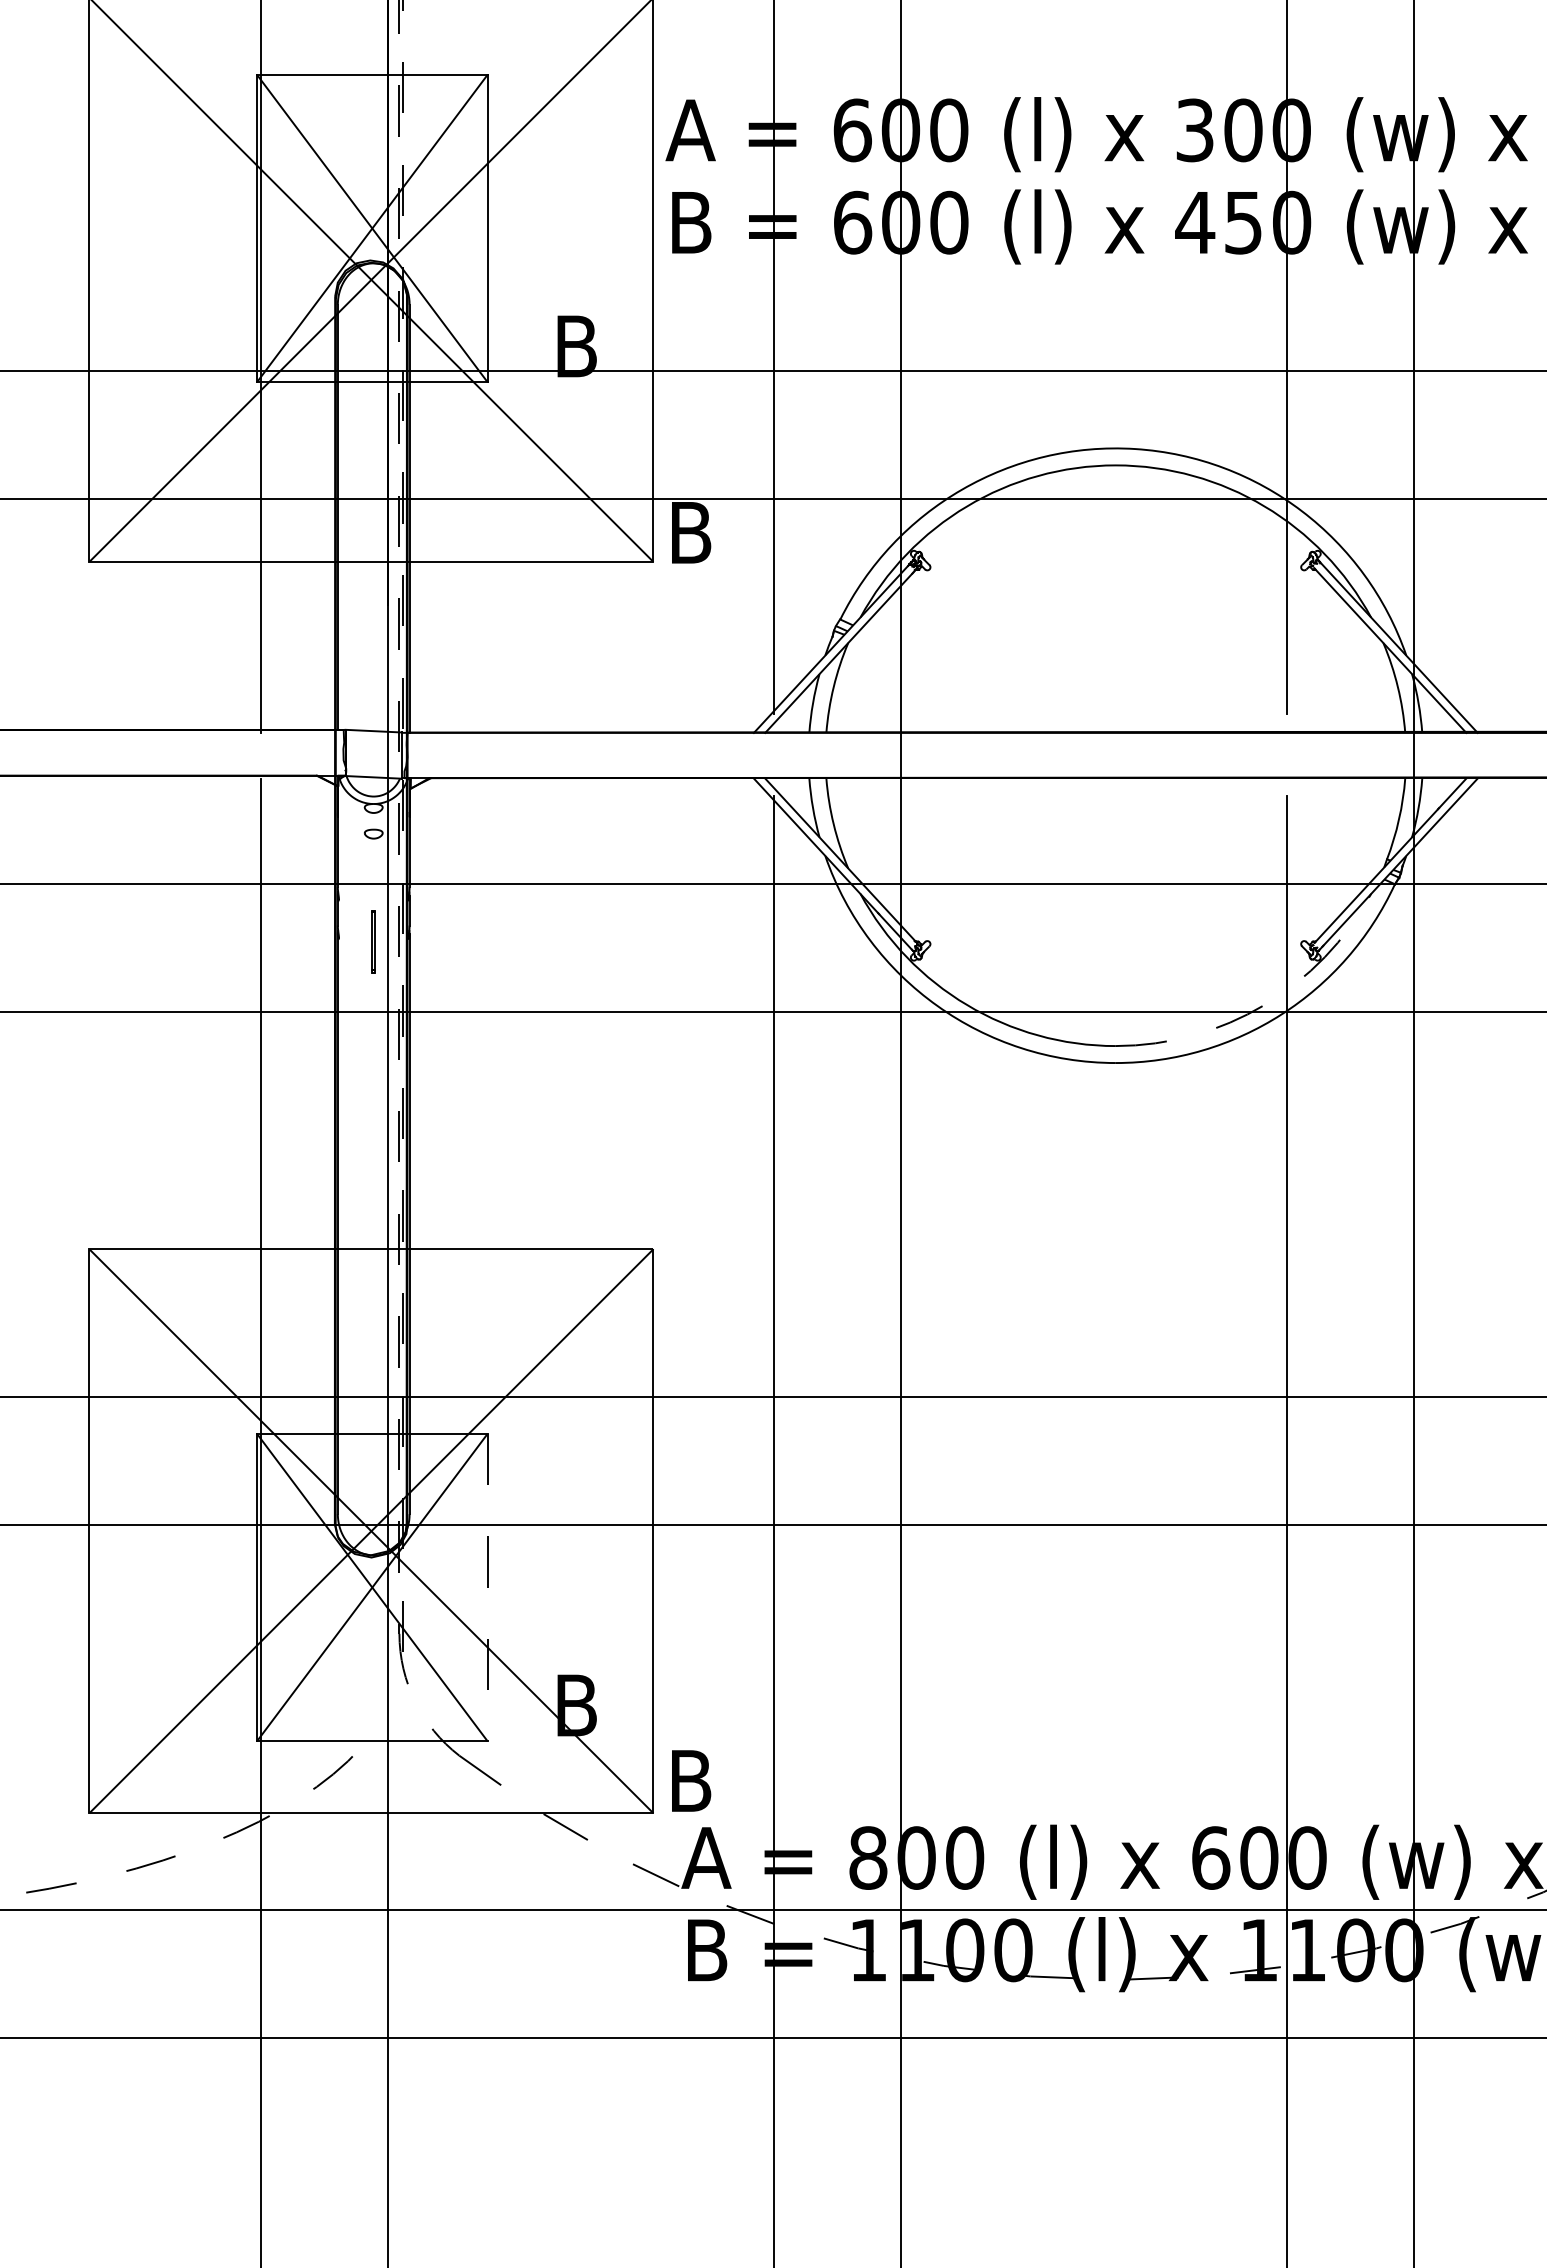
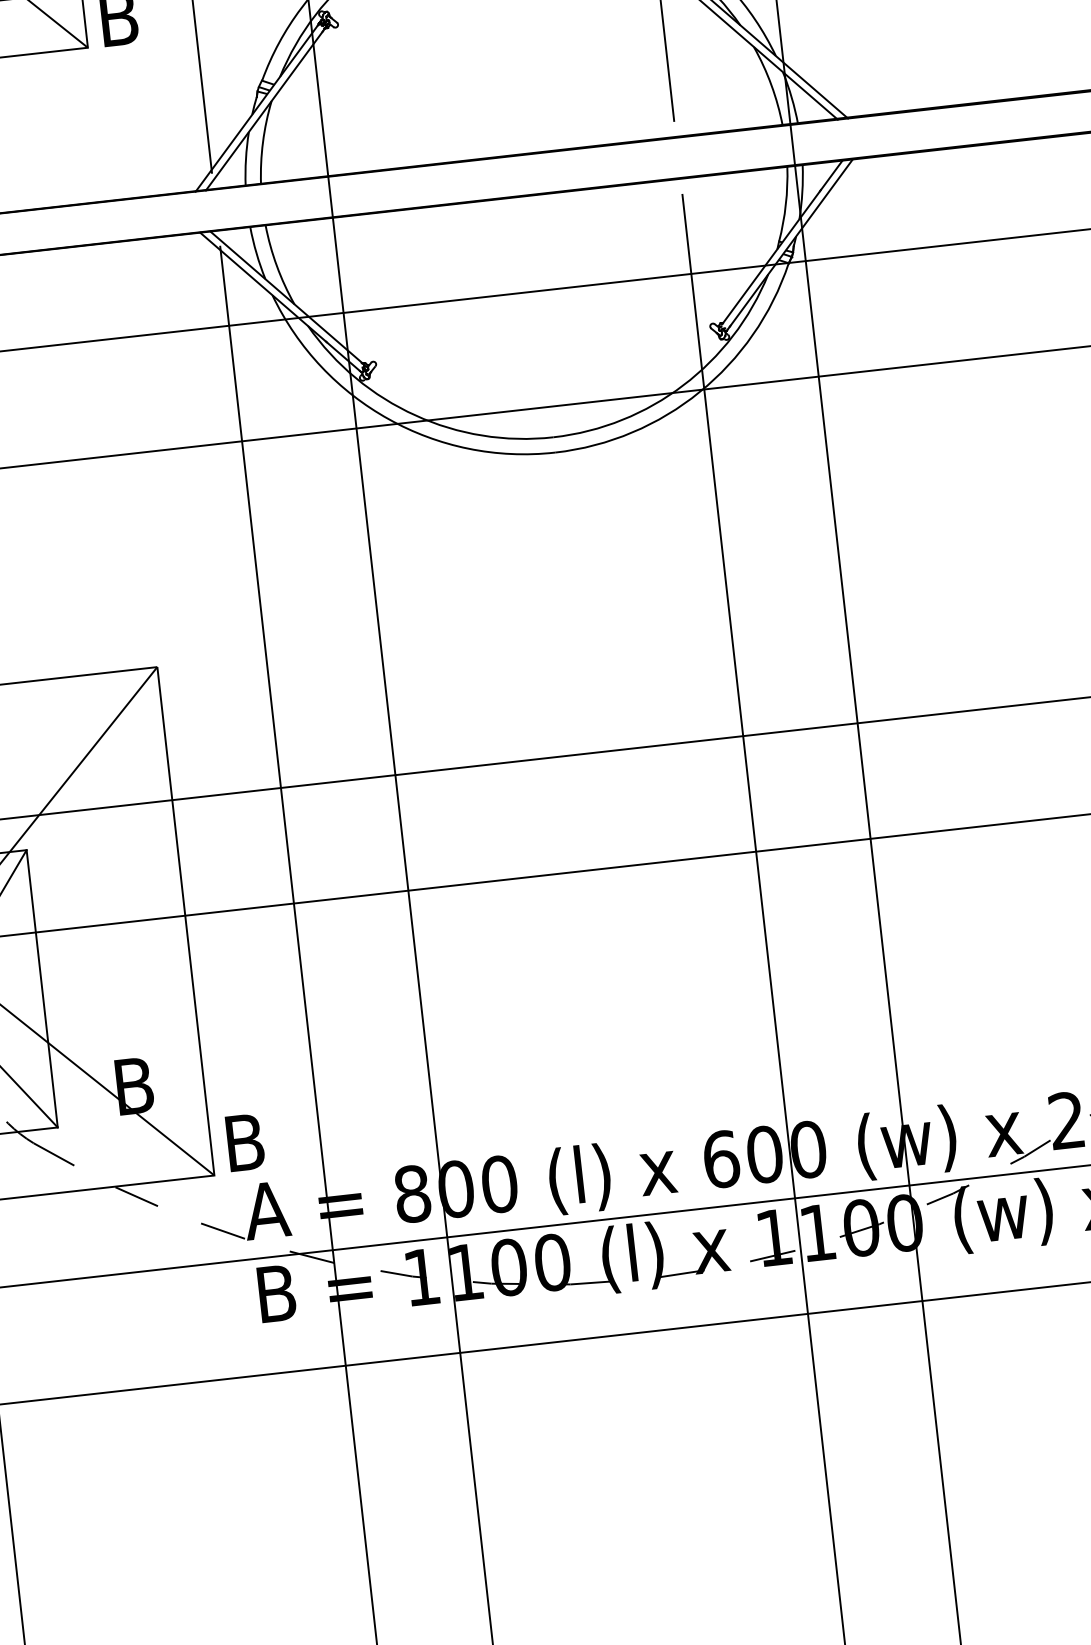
arc: (1264, 1005) -> (683, 385), dashed -> solid
line: (487, 1587) -> (41, 988), dashed -> solid

